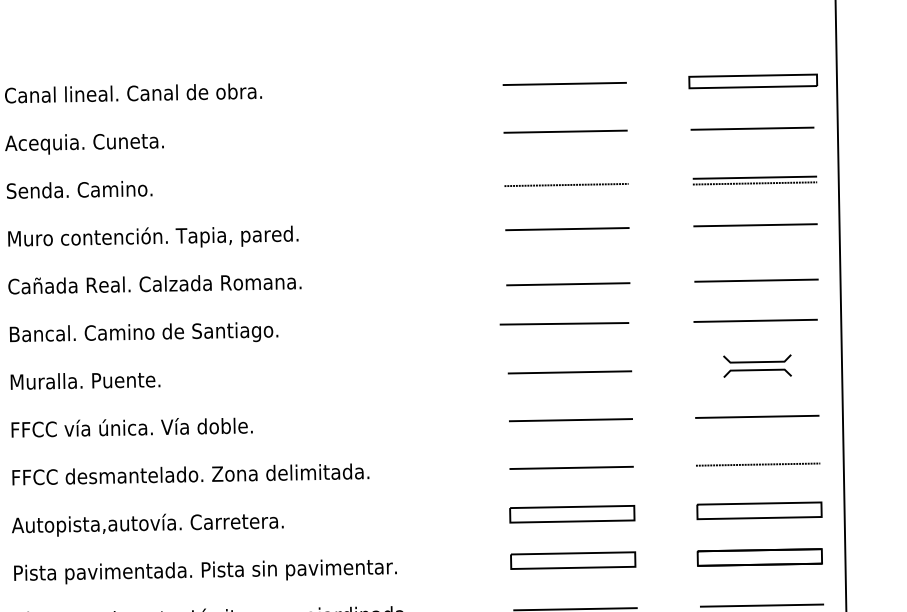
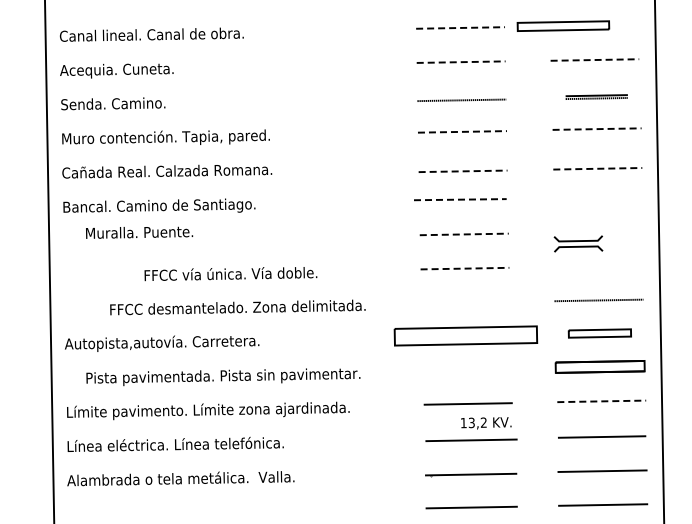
part: (753, 80) -> (563, 25), moved
line: (566, 83) -> (461, 27), solid -> dashed
line: (753, 129) -> (595, 60), solid -> dashed
line: (566, 132) -> (461, 62), solid -> dashed
part: (754, 179) -> (596, 96), size x0.7
line: (756, 225) -> (597, 129), solid -> dashed
line: (567, 228) -> (462, 131), solid -> dashed
line: (756, 280) -> (597, 168), solid -> dashed
line: (568, 284) -> (463, 171), solid -> dashed
line: (754, 320) -> (596, 197), removed
line: (564, 323) -> (460, 199), solid -> dashed
part: (757, 365) -> (578, 243), moved
line: (570, 372) -> (464, 234), solid -> dashed
text: (85, 380) -> (139, 232), moved
line: (756, 415) -> (597, 265), removed
line: (571, 419) -> (465, 268), solid -> dashed
text: (131, 428) -> (230, 274), moved
line: (571, 467) -> (465, 302), removed
text: (190, 474) -> (237, 307), moved
part: (758, 510) -> (599, 333), size x0.7
part: (571, 513) -> (465, 335), size x1.6
part: (573, 561) -> (466, 369), removed
text: (205, 572) -> (223, 377), moved
line: (763, 605) -> (602, 401), solid -> dashed

